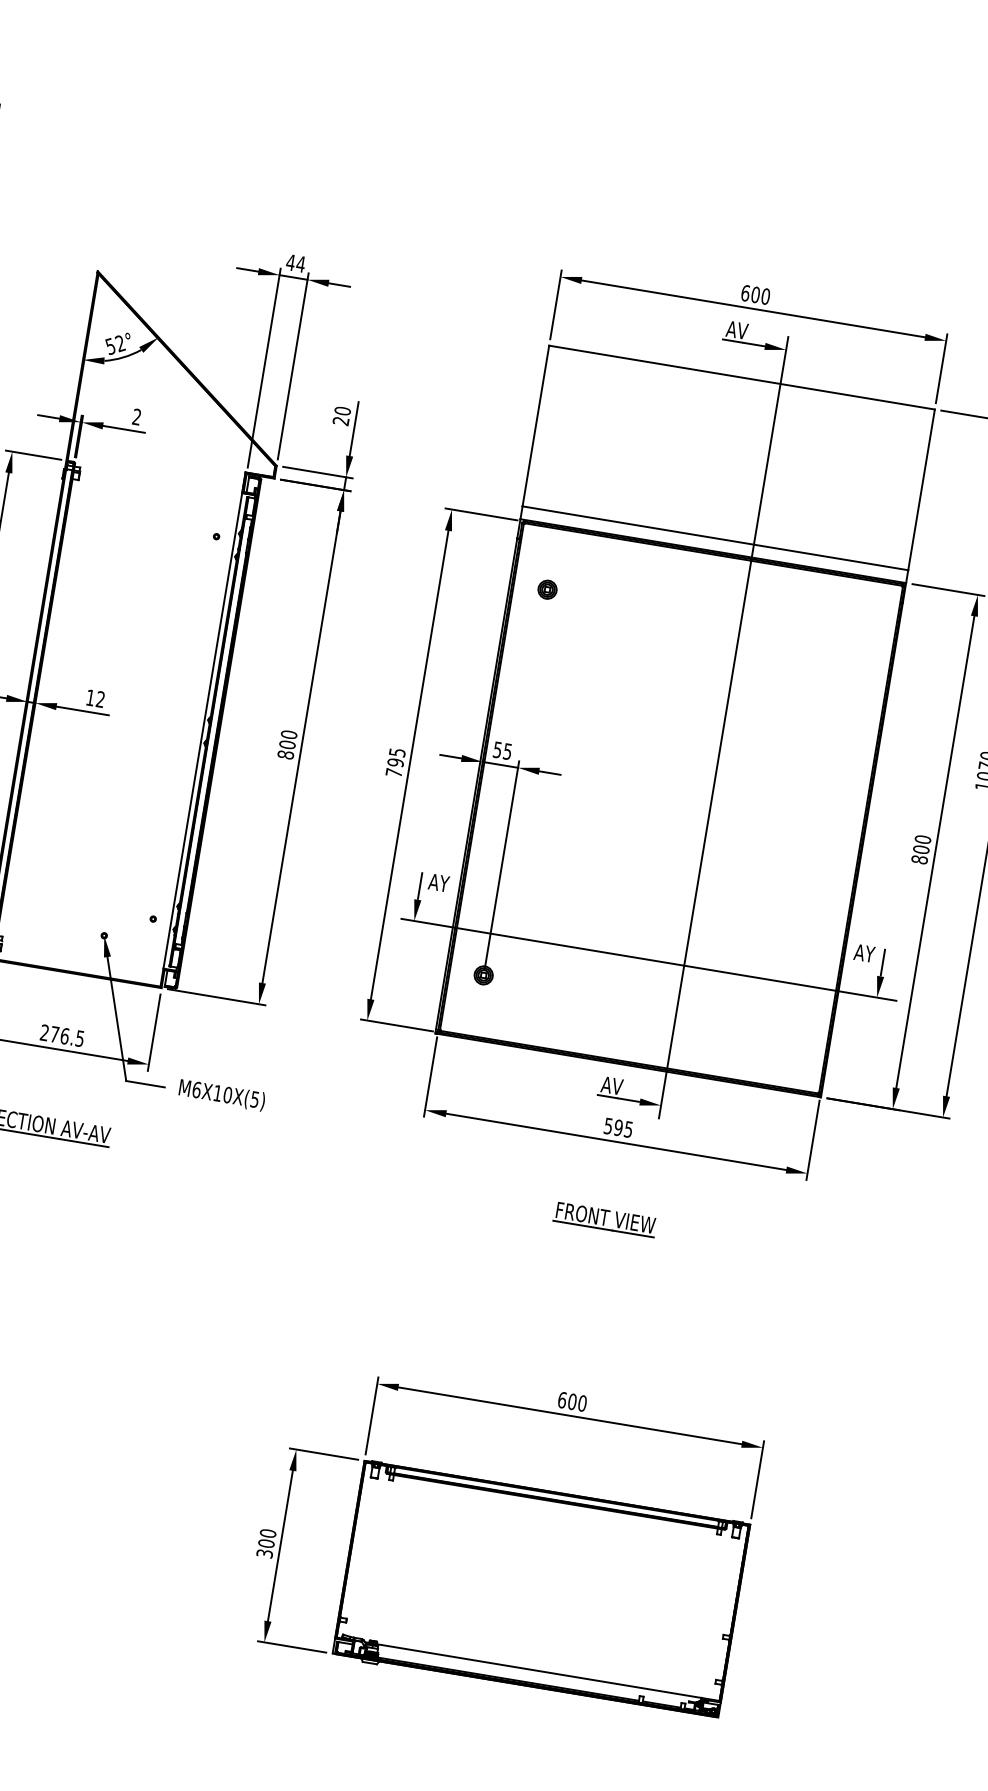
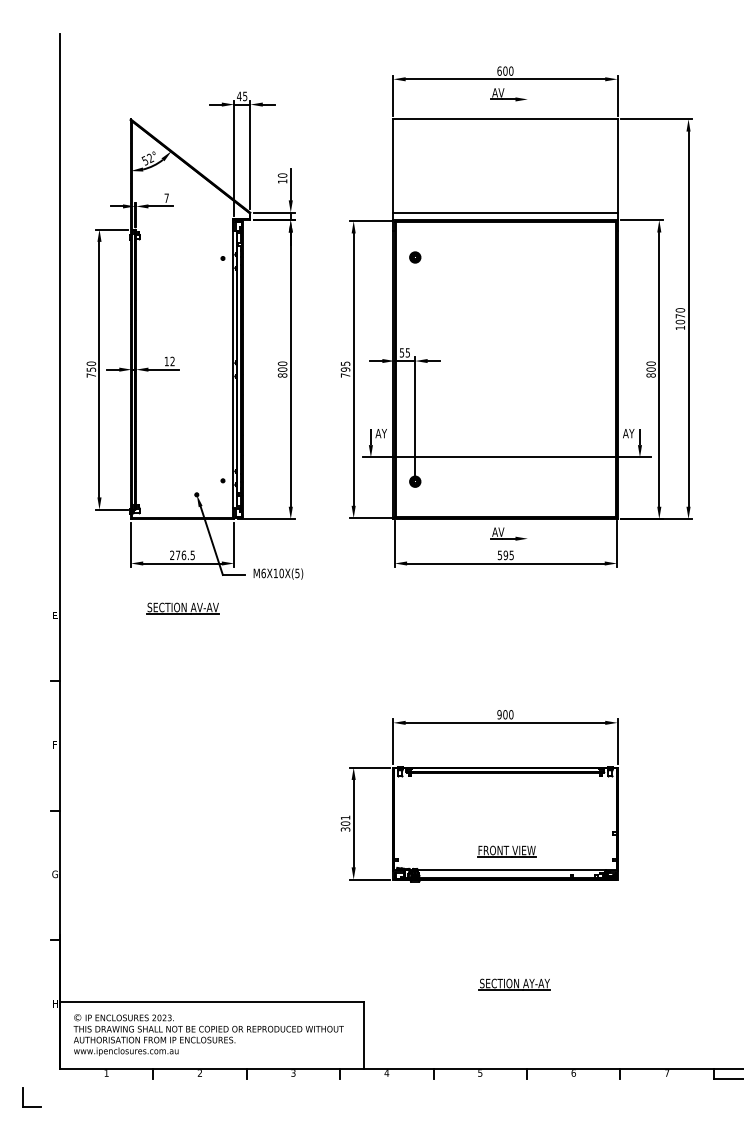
text: (299, 264) -> (244, 96), 44 -> 45
text: (136, 415) -> (166, 197), 2 -> 7
text: (340, 421) -> (282, 181), 20 -> 10
line: (723, 726) -> (527, 318), removed
part: (604, 1219) -> (506, 851), moved
text: (562, 1399) -> (499, 714), 600 -> 900
text: (268, 1533) -> (345, 817), 300 -> 301

